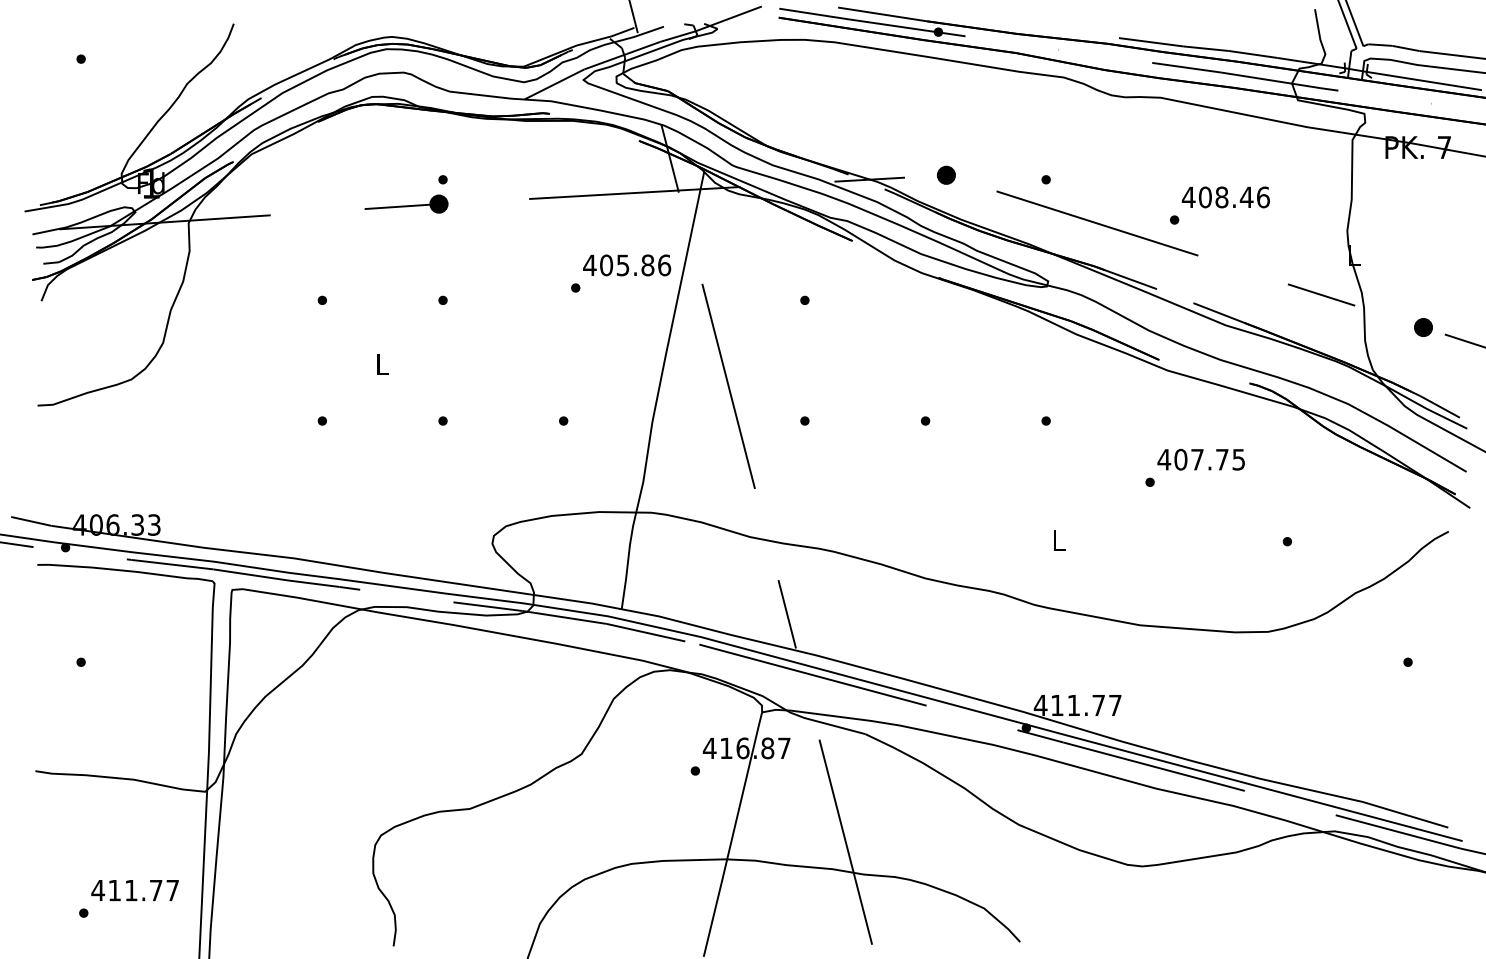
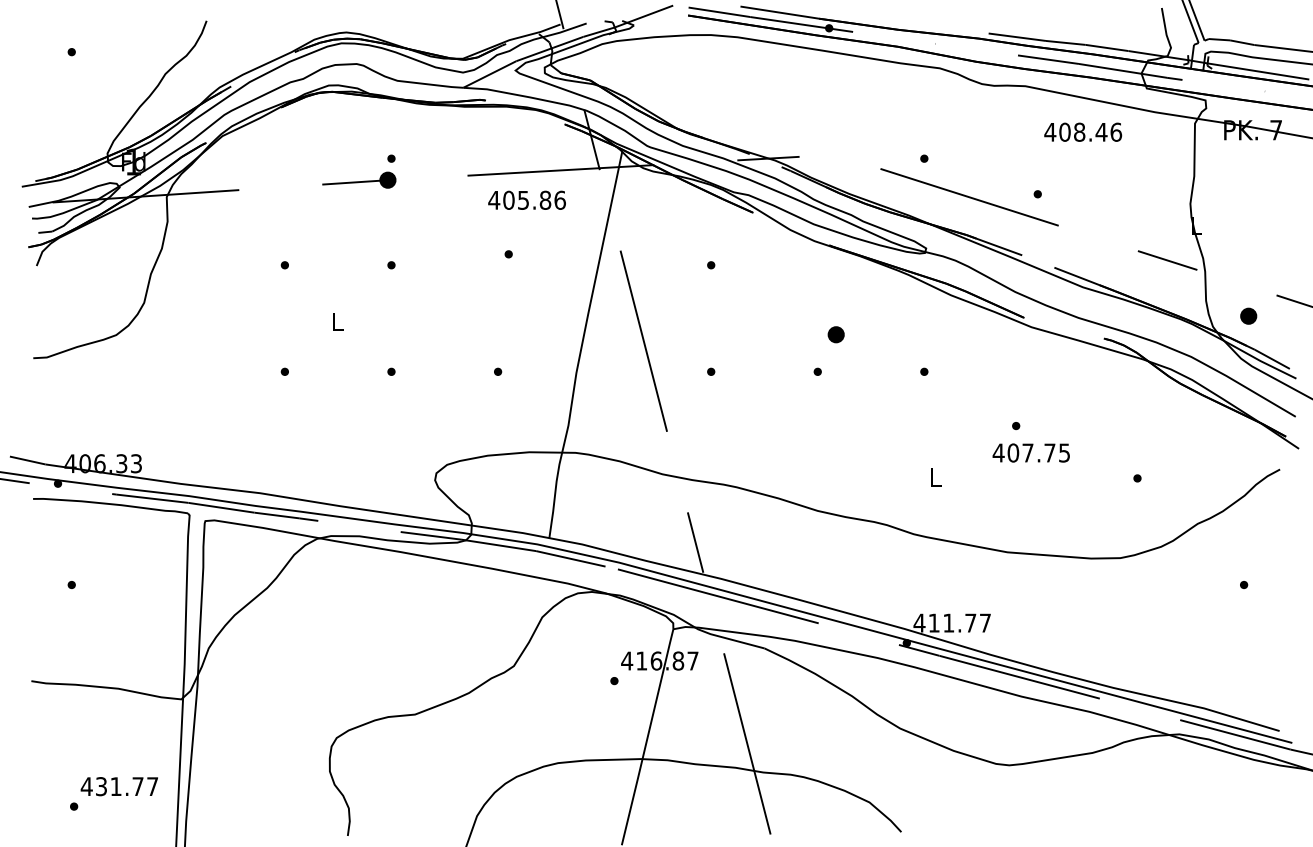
part: (945, 175) -> (835, 334), moved
text: (1226, 196) -> (1083, 131), moved
text: (626, 264) -> (526, 199), moved
part: (1423, 326) -> (1248, 315), moved
text: (1200, 459) -> (1030, 452), moved
text: (114, 890) -> (101, 786), 411.77 -> 431.77

